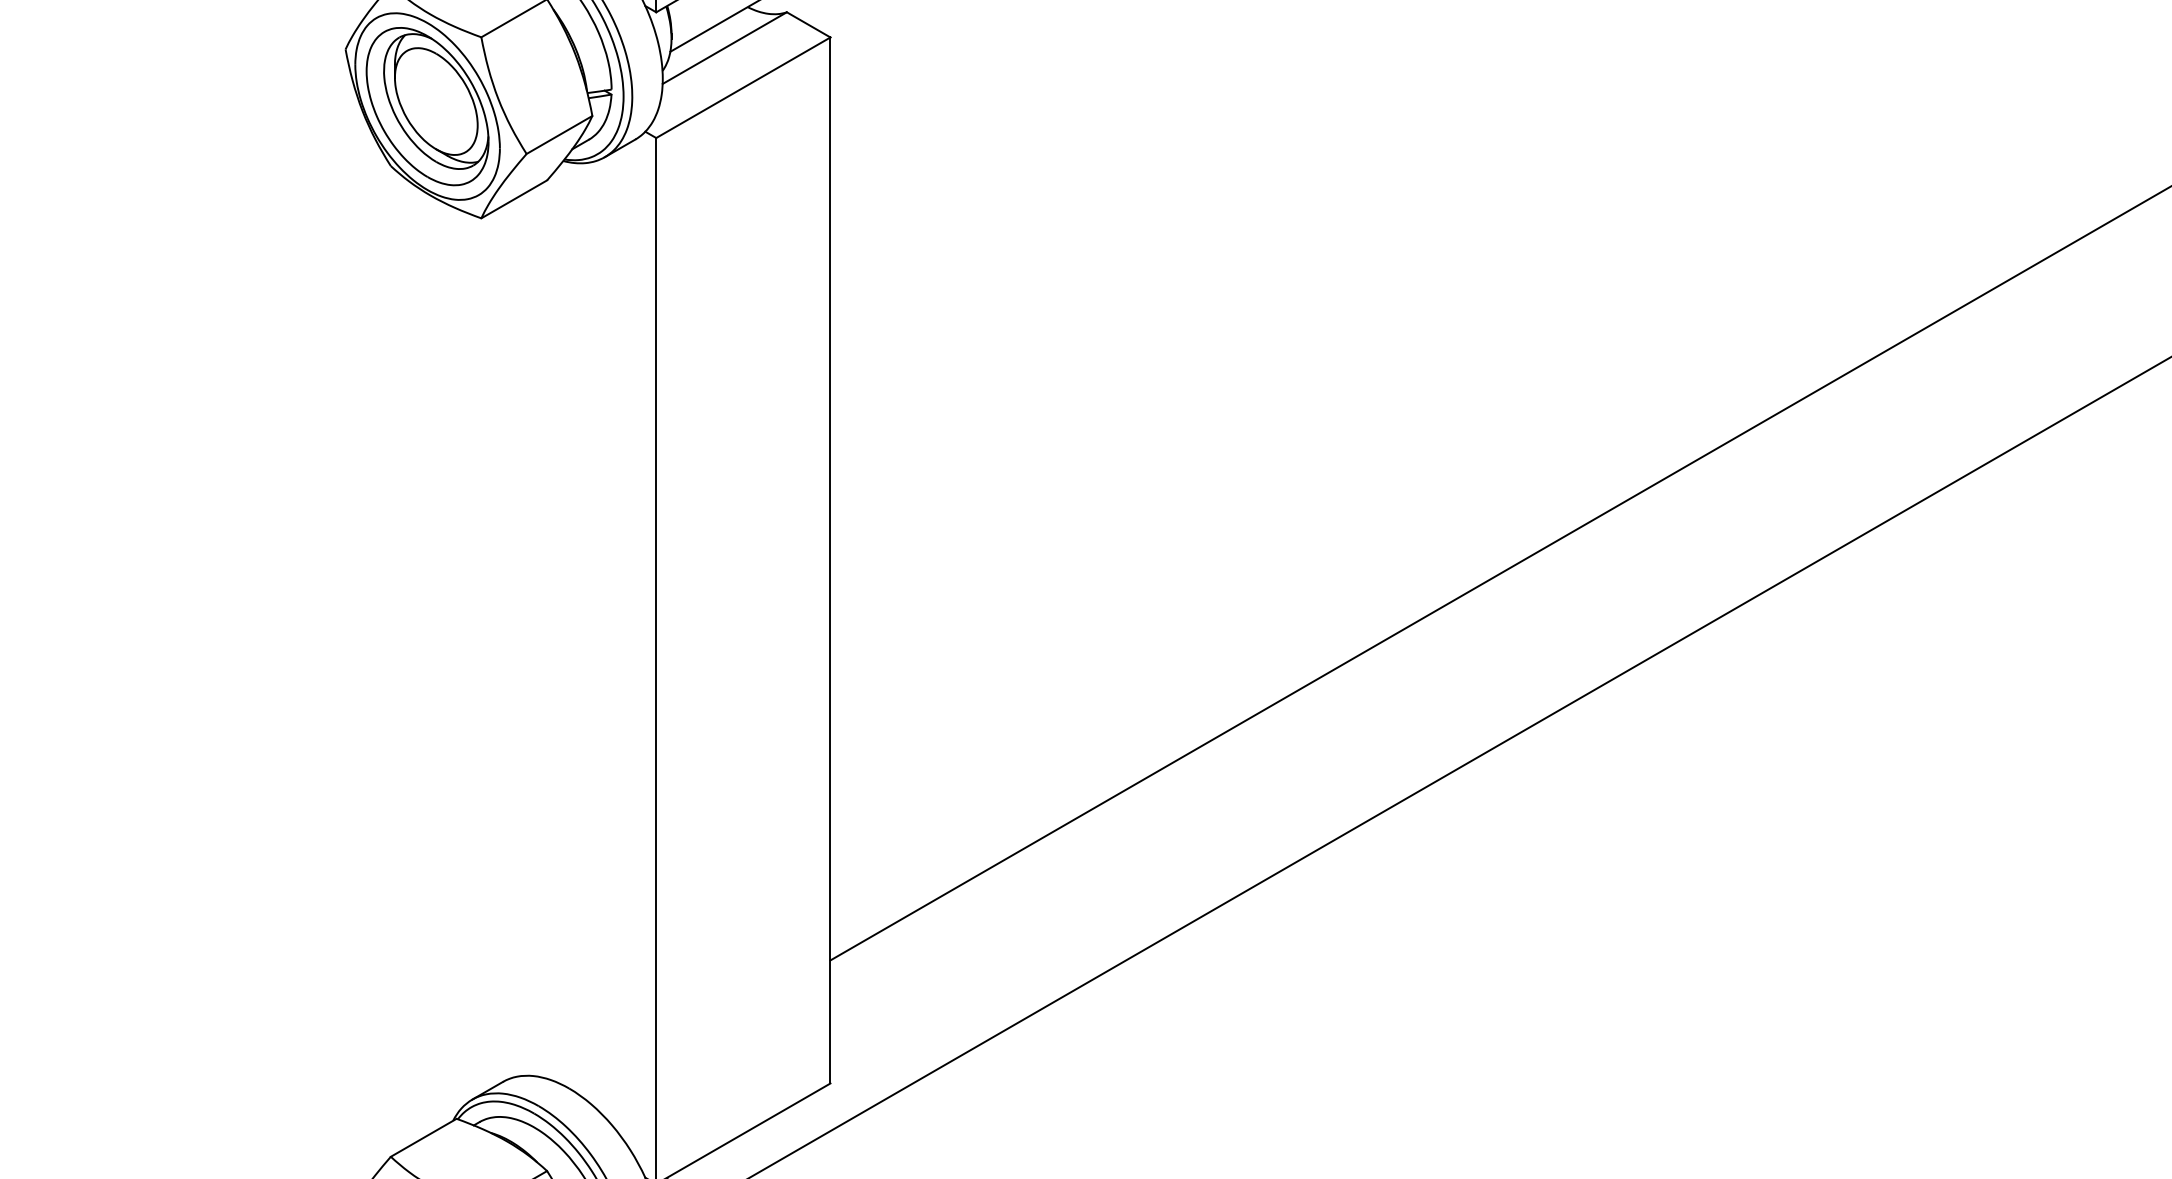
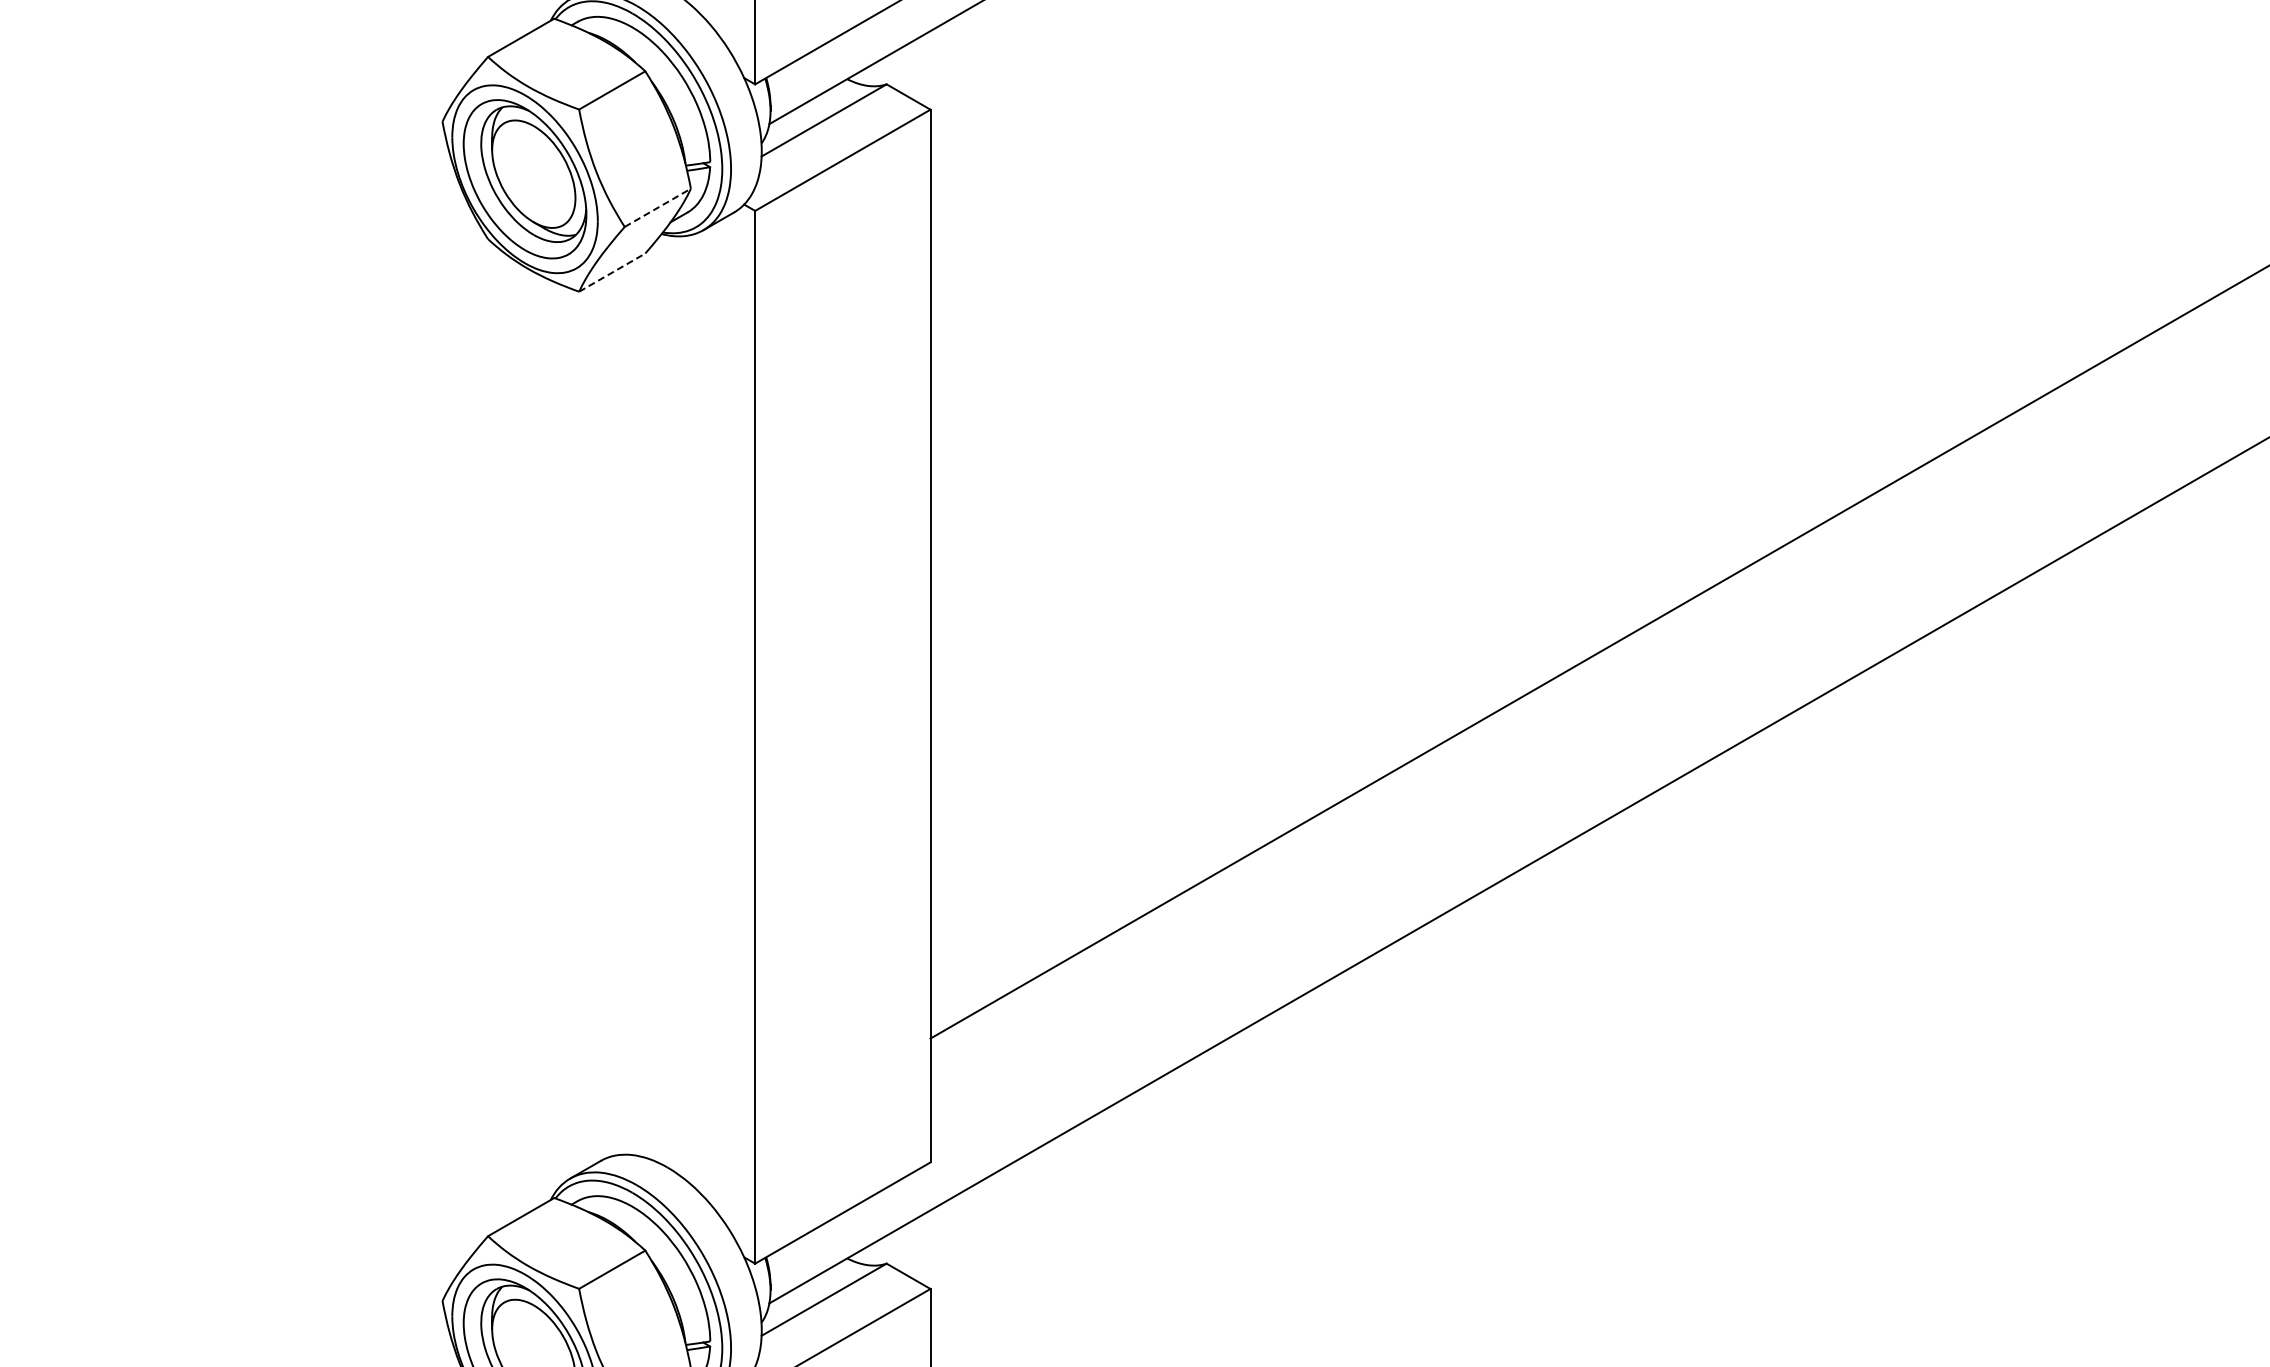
line: (560, 134) -> (658, 207), solid -> dashed
line: (514, 199) -> (612, 272), solid -> dashed

